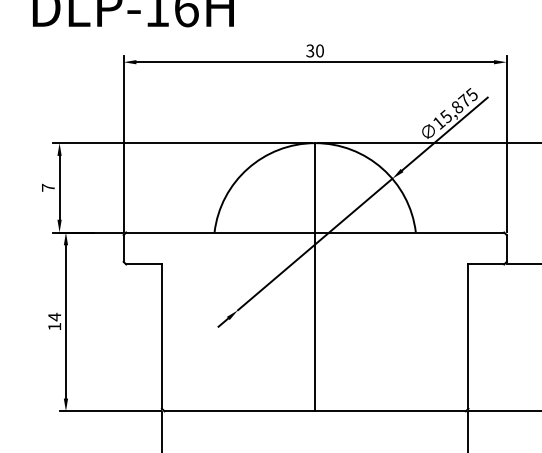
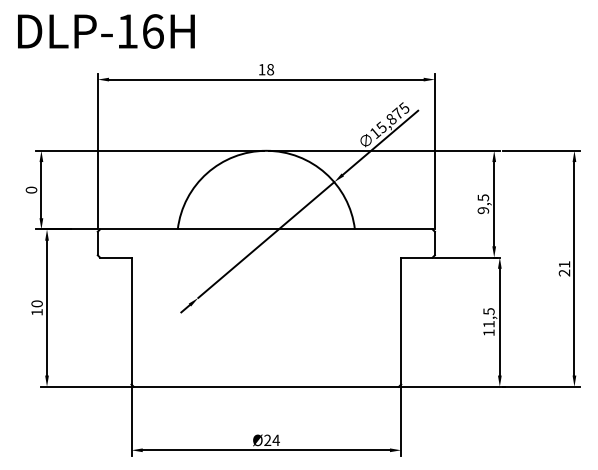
text: (315, 50) -> (266, 69), 30 -> 18
text: (48, 187) -> (31, 189), 7 -> 0
line: (315, 276) -> (266, 268), removed
text: (53, 316) -> (36, 303), 14 -> 10

